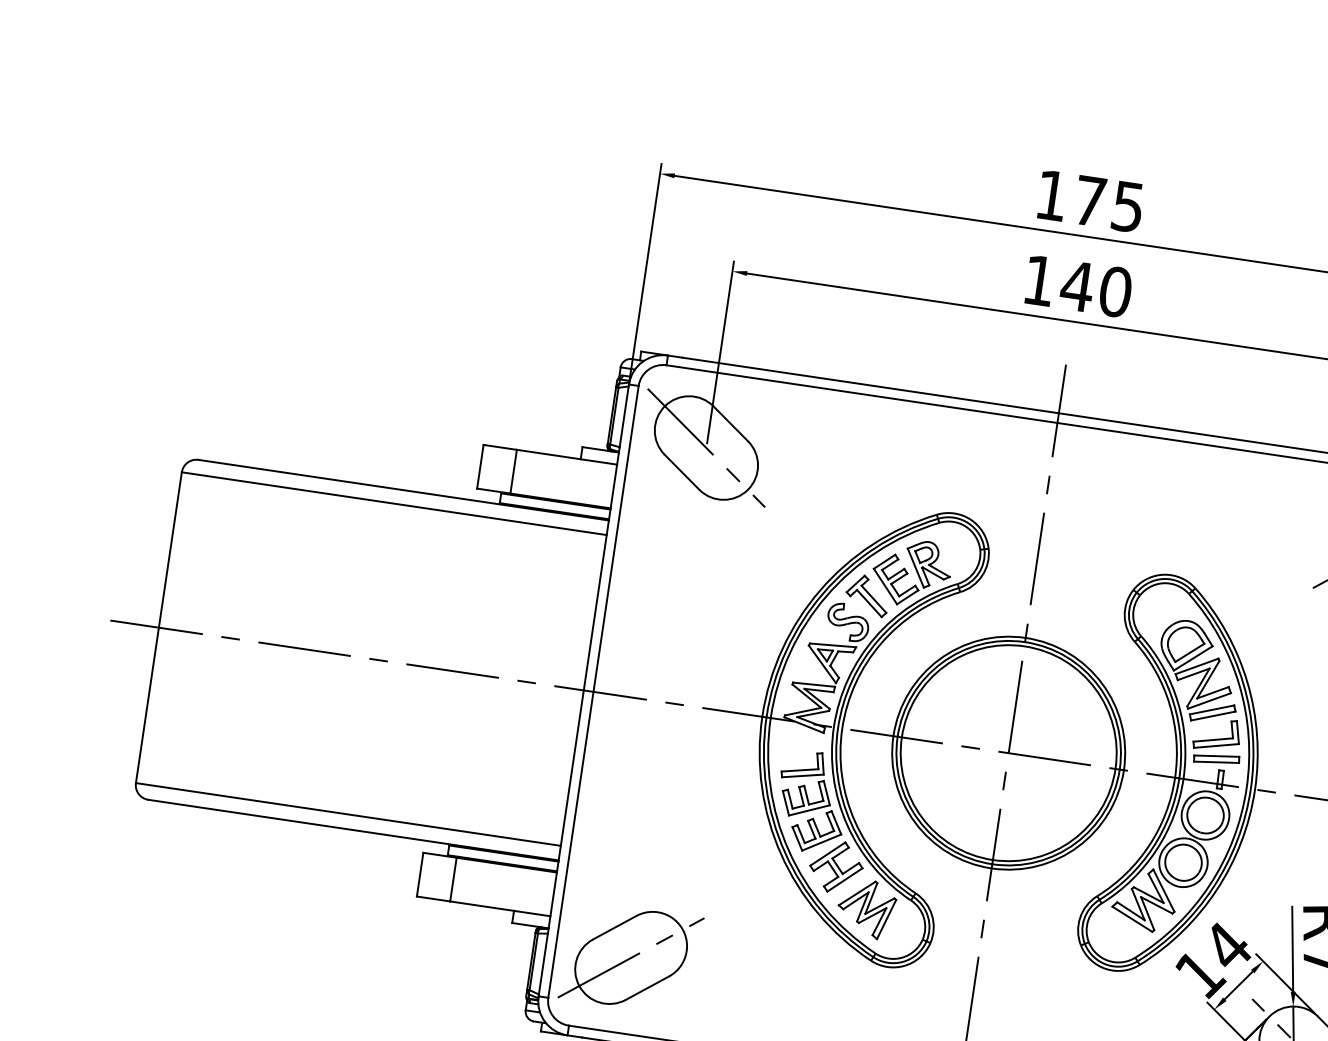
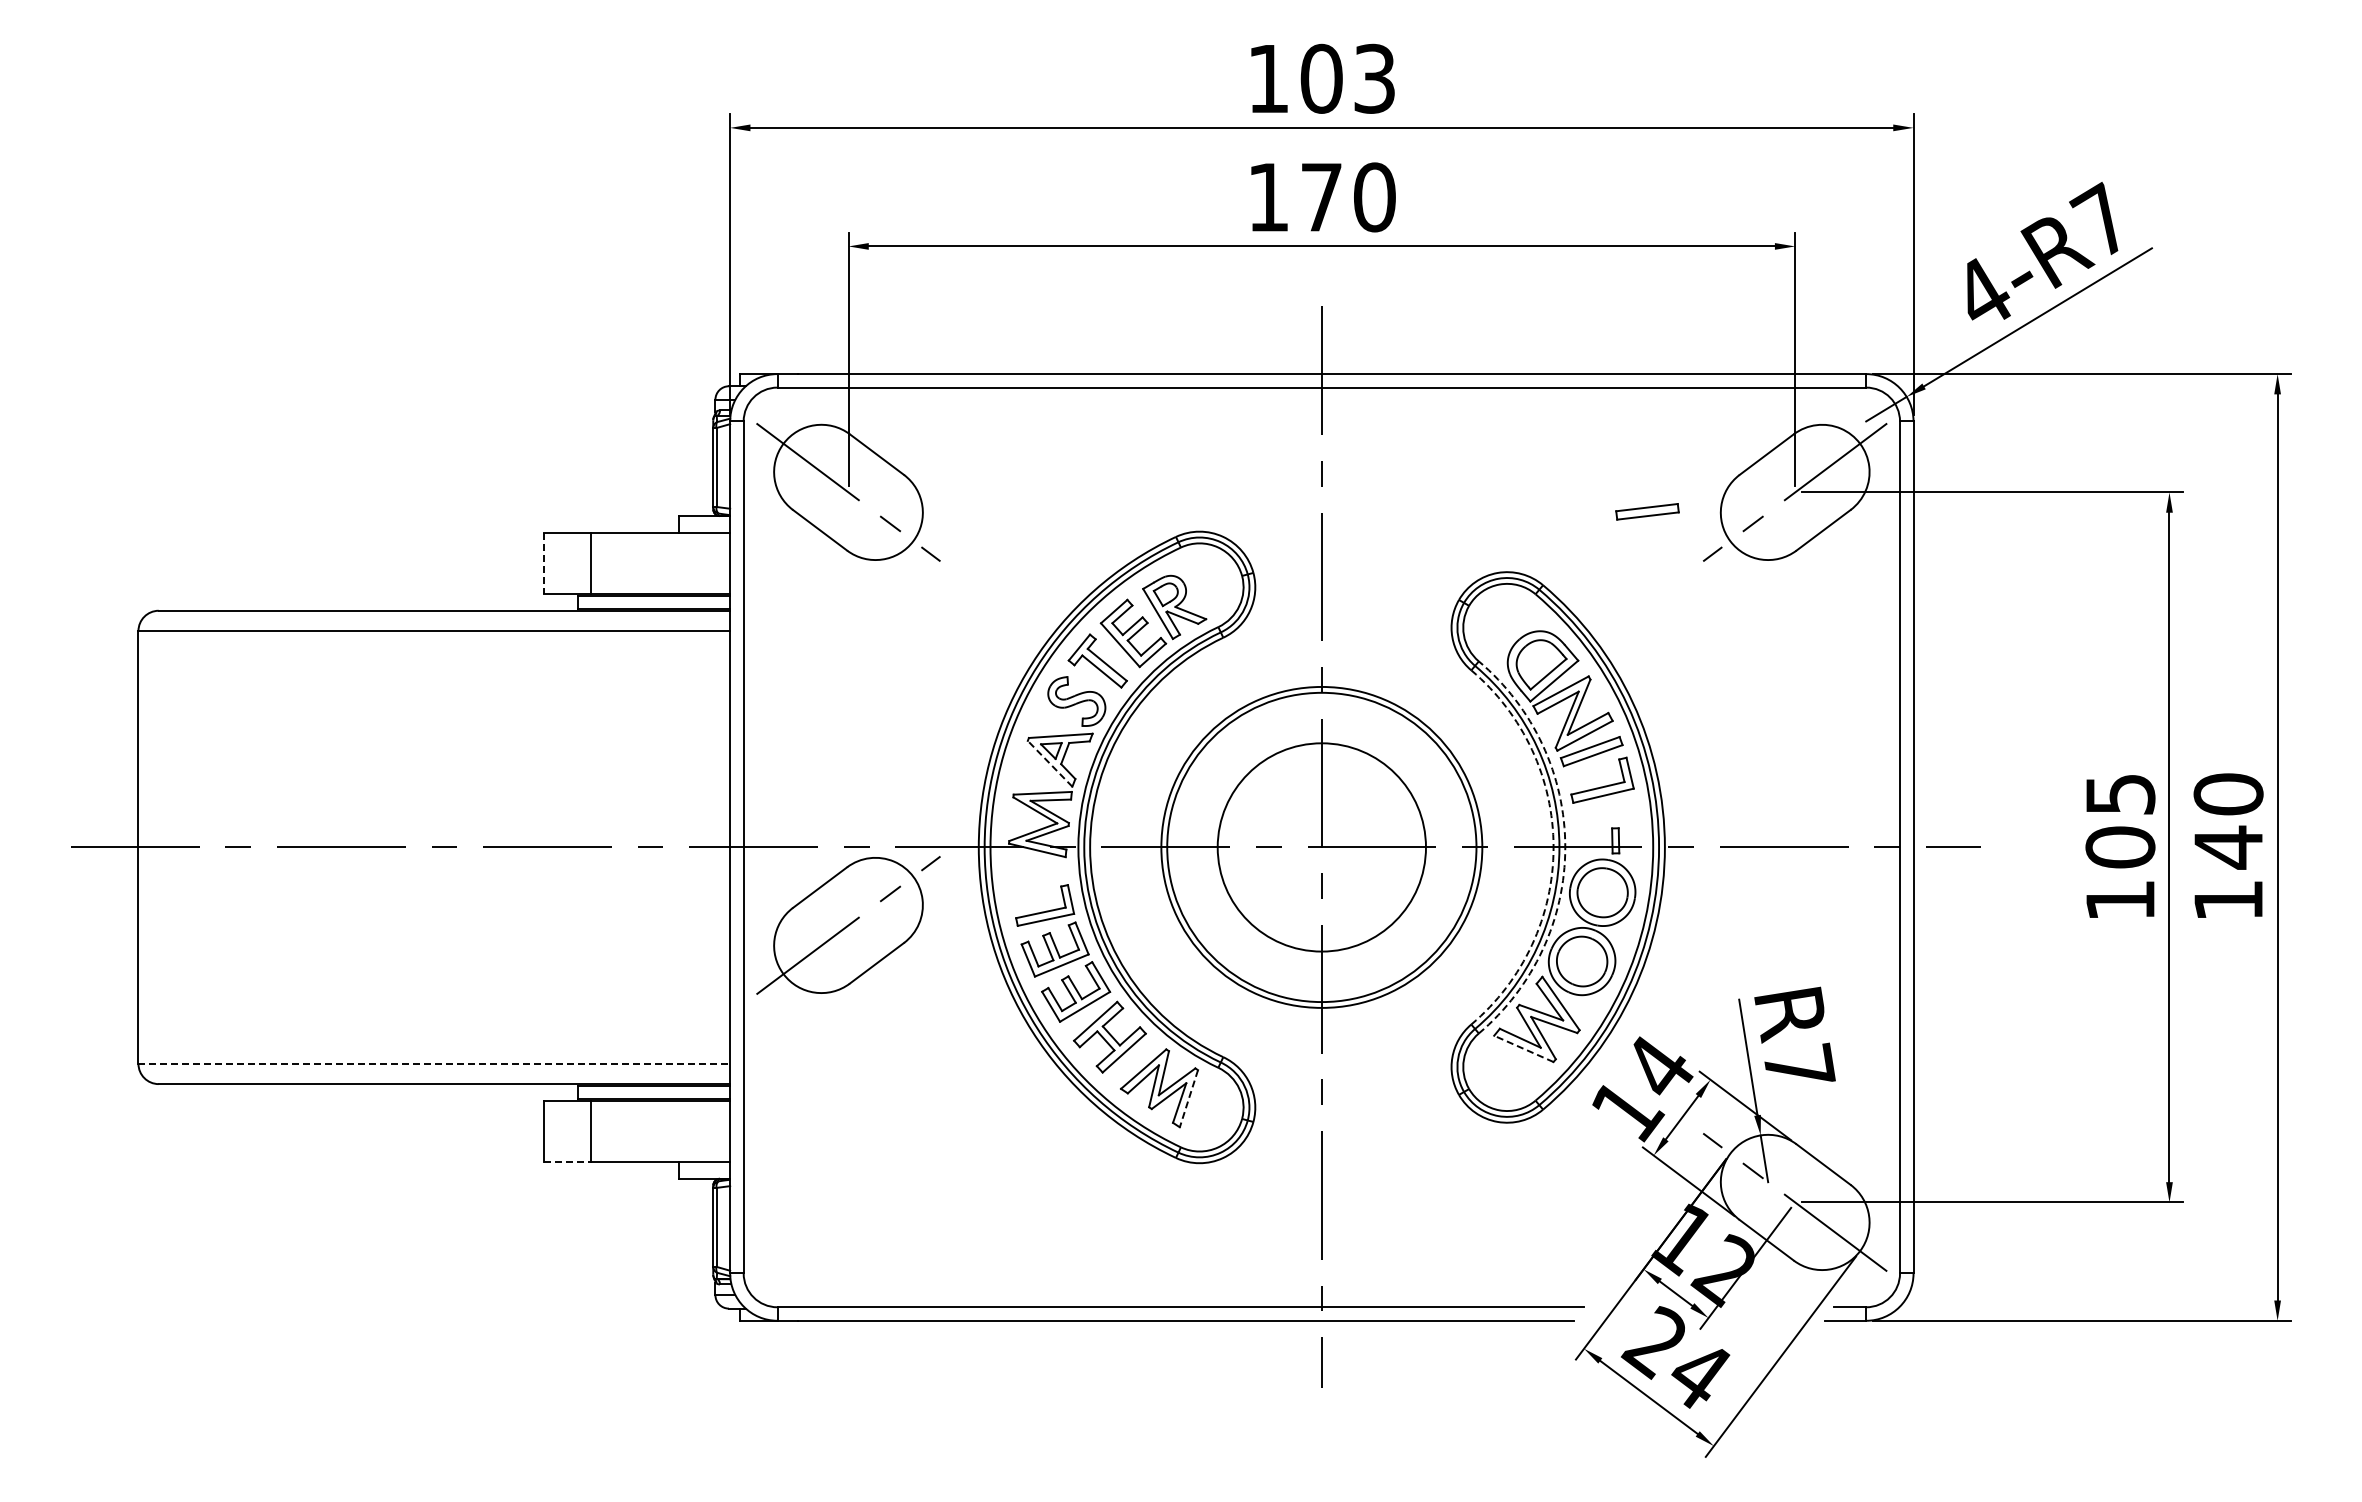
text: (1108, 203) -> (1347, 78), 175 -> 103
text: (1077, 286) -> (1321, 197), 140 -> 170
line: (480, 466) -> (544, 563), solid -> dashed
line: (822, 664) -> (1050, 763), solid -> dashed
circle: (1008, 753) -> (1321, 847), size x0.7
part: (1216, 758) -> (1647, 511), moved
arc: (1175, 777) -> (1553, 847), solid -> dashed
arc: (1183, 779) -> (1565, 847), solid -> dashed
line: (348, 814) -> (434, 1063), solid -> dashed
line: (433, 898) -> (567, 1161), solid -> dashed
line: (1132, 918) -> (1523, 1048), solid -> dashed
line: (886, 919) -> (1188, 1098), solid -> dashed
part: (631, 957) -> (848, 925), moved

